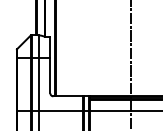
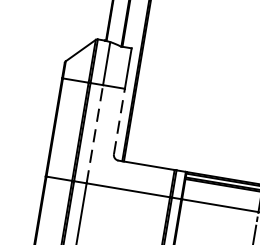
line: (50, 75) -> (119, 120), solid -> dashed
line: (38, 84) -> (94, 133), solid -> dashed

